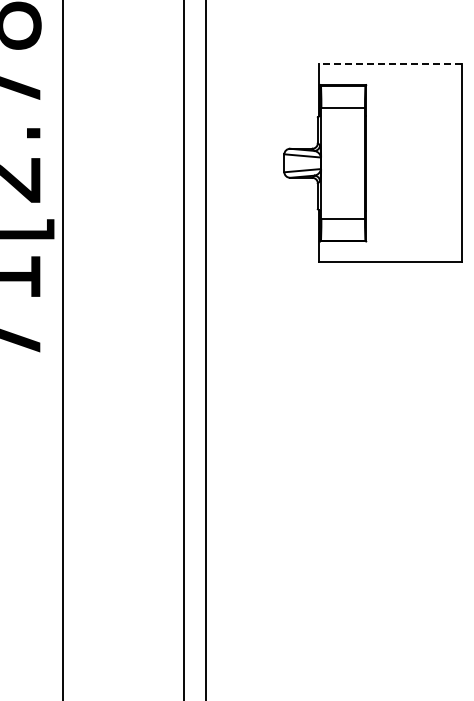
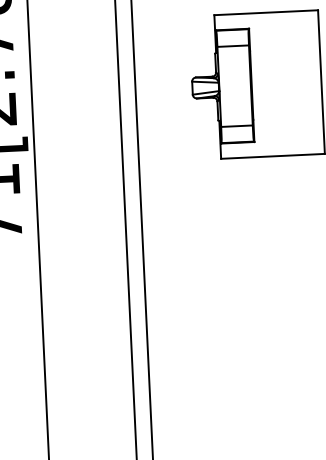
line: (390, 64) -> (265, 12), dashed -> solid

